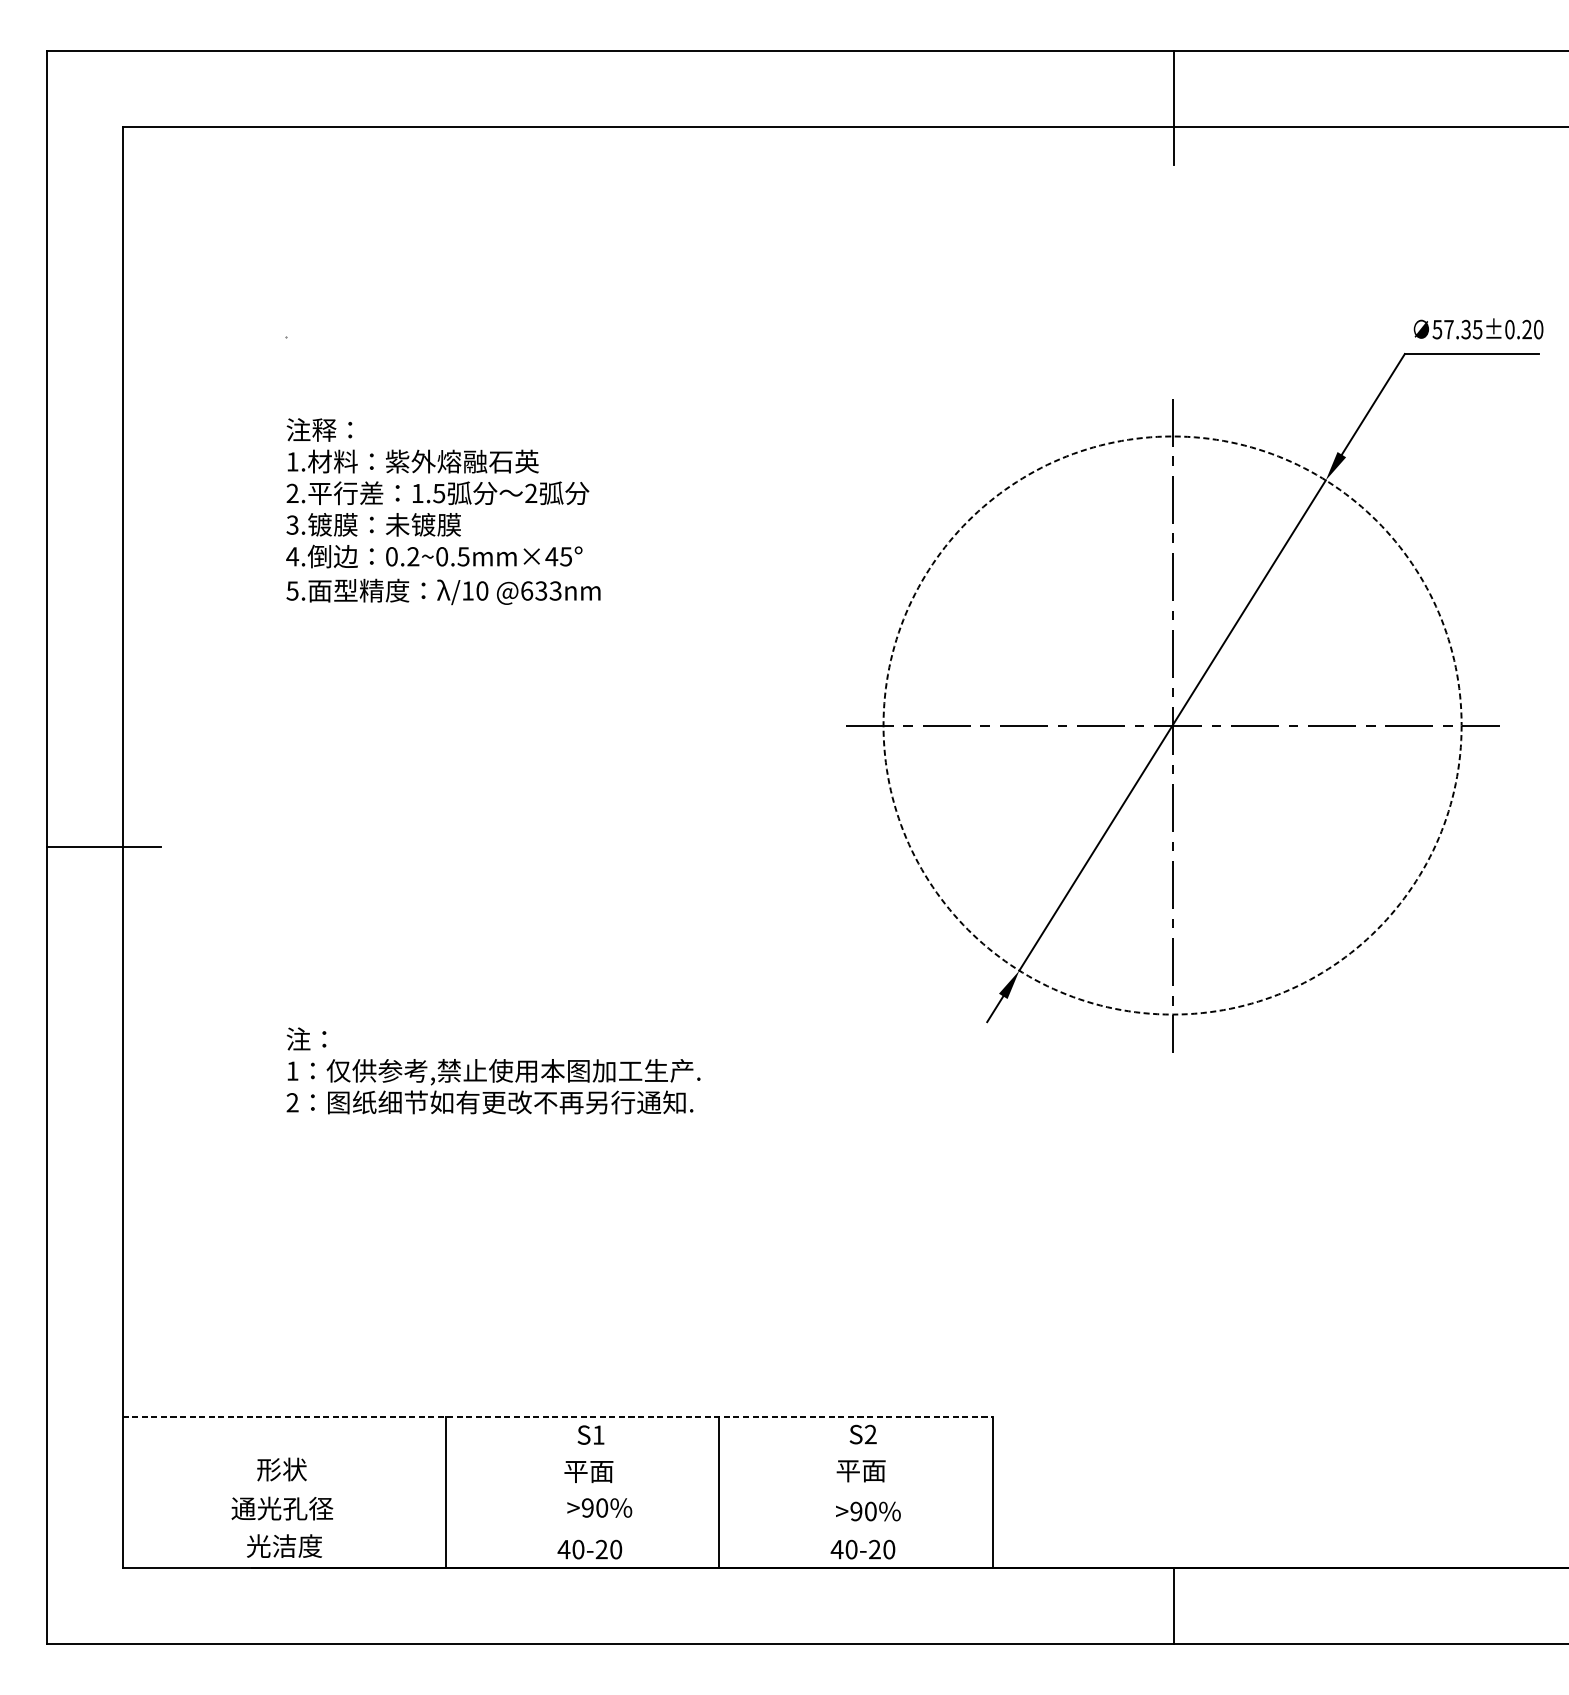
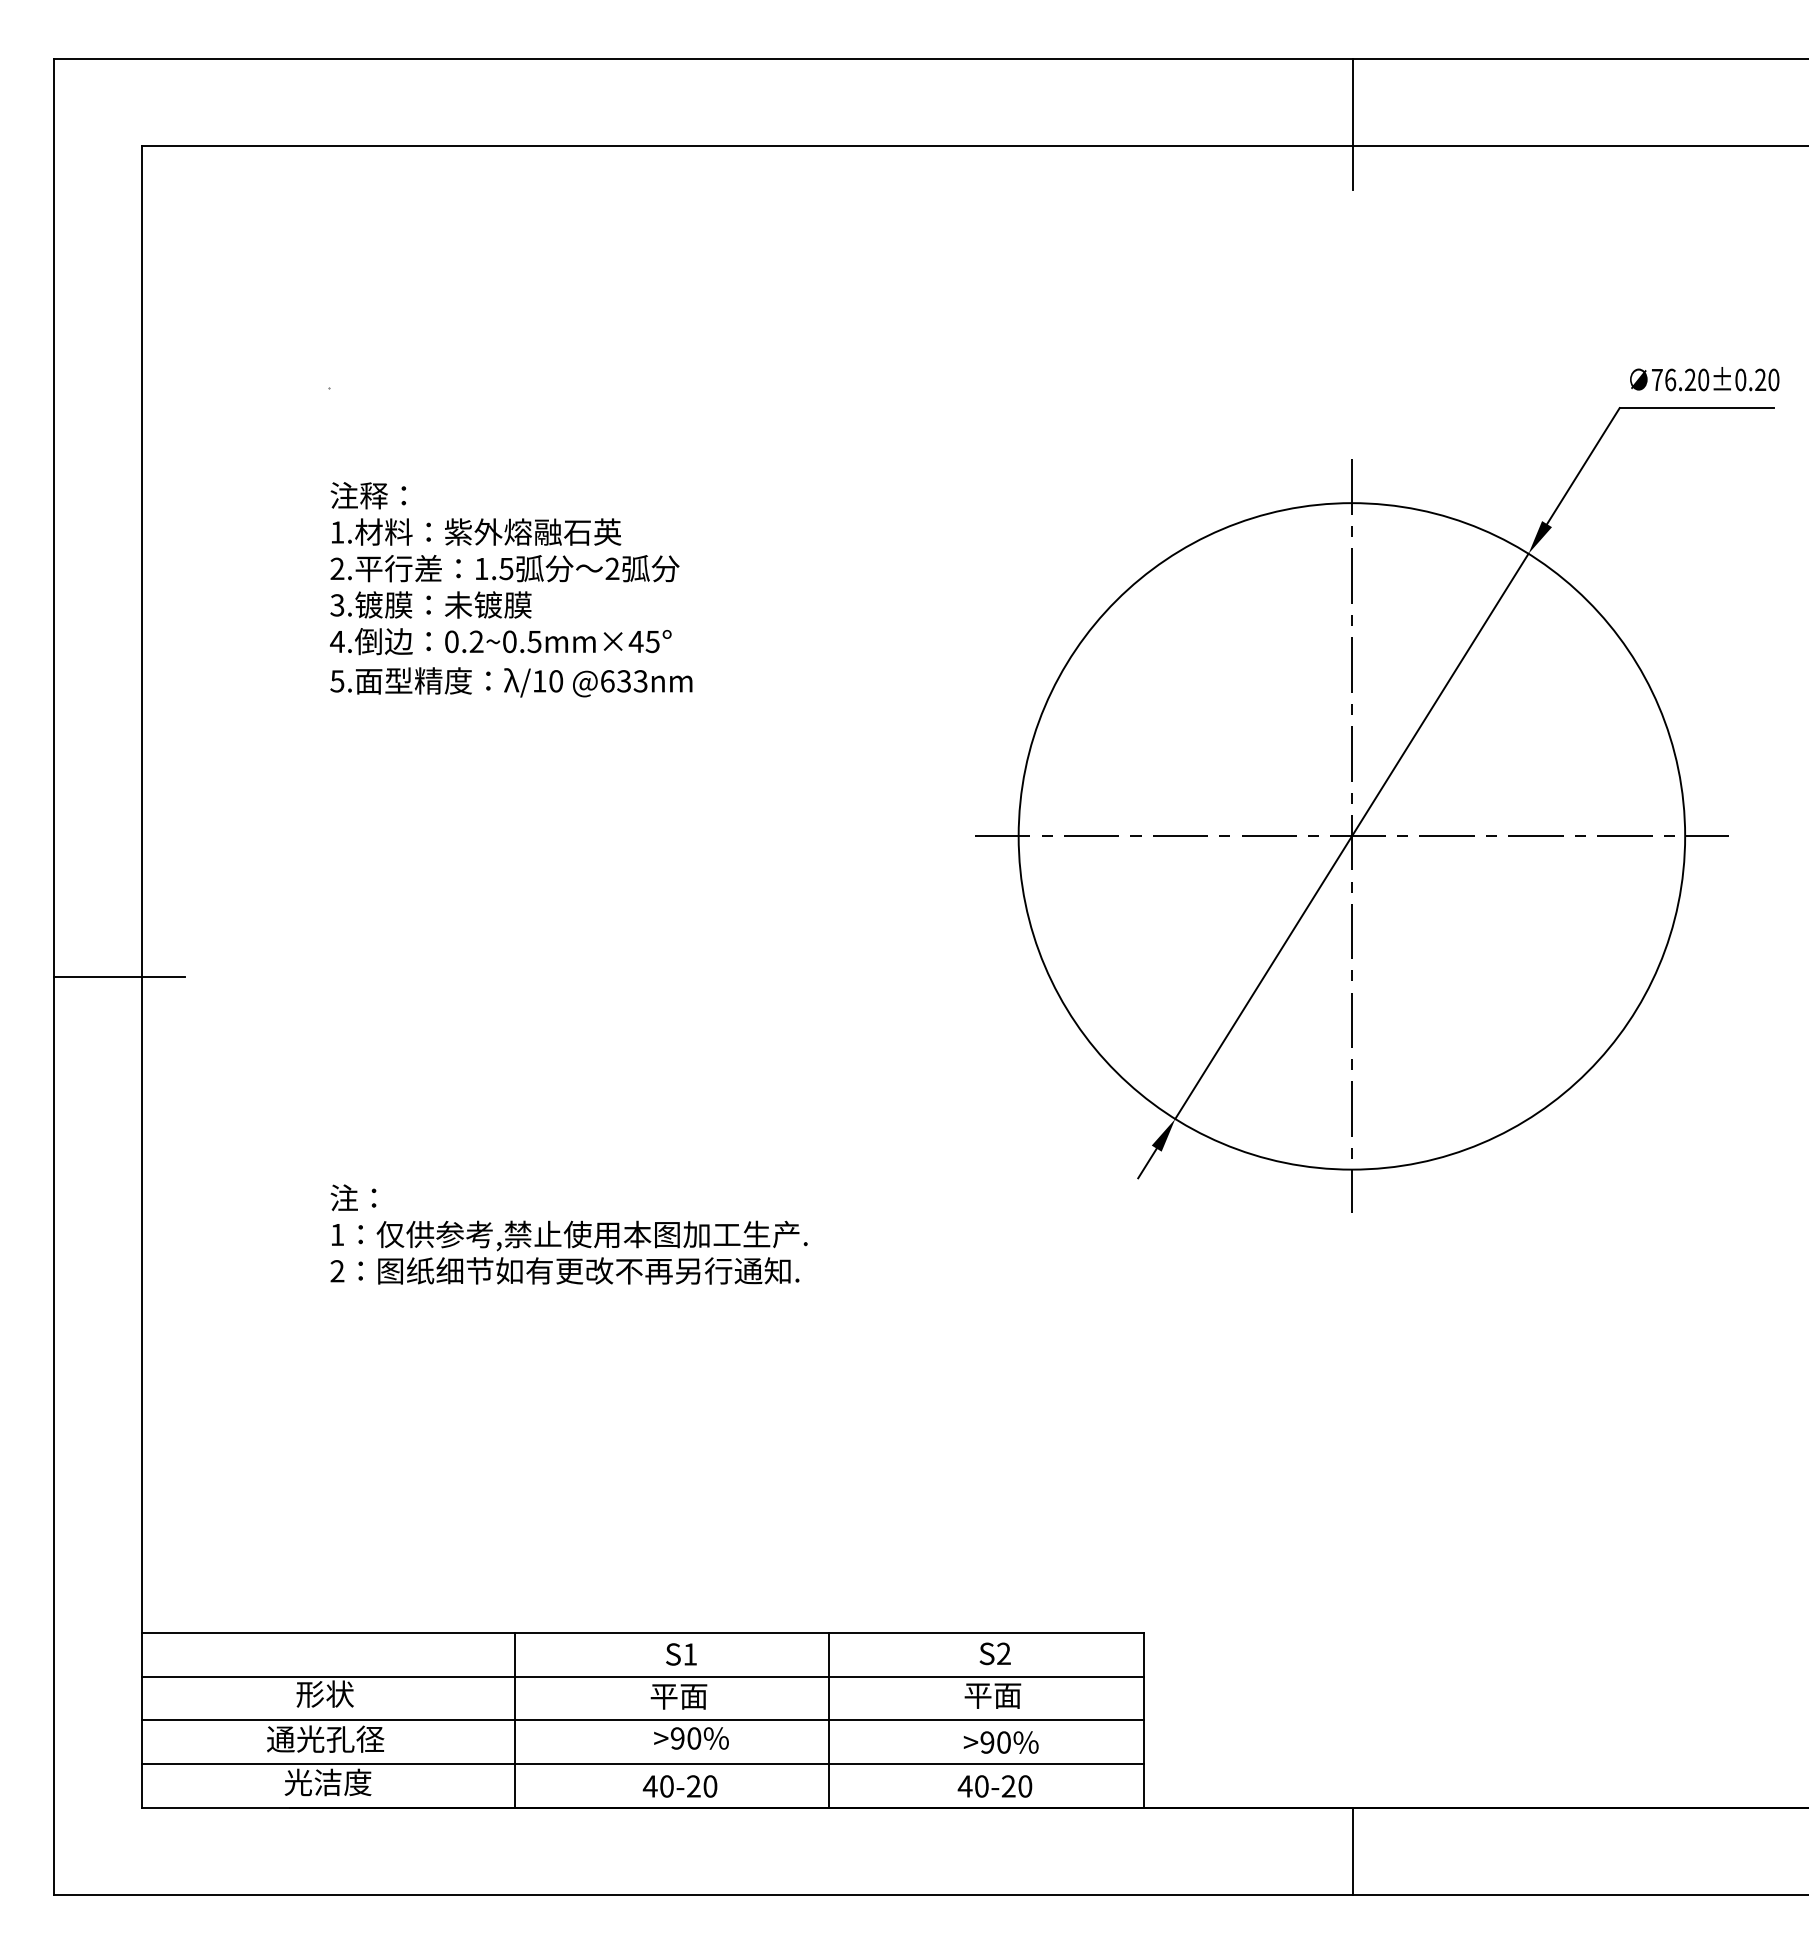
text: (1457, 329) -> (1680, 379), 57.35±0.20 -> 76.20±0.20
circle: (1172, 725) -> (1351, 836), dashed -> solid
line: (558, 1416) -> (643, 1632), dashed -> solid
line: (557, 1454) -> (642, 1676), added
line: (557, 1492) -> (642, 1720), added
line: (557, 1530) -> (642, 1764), added

